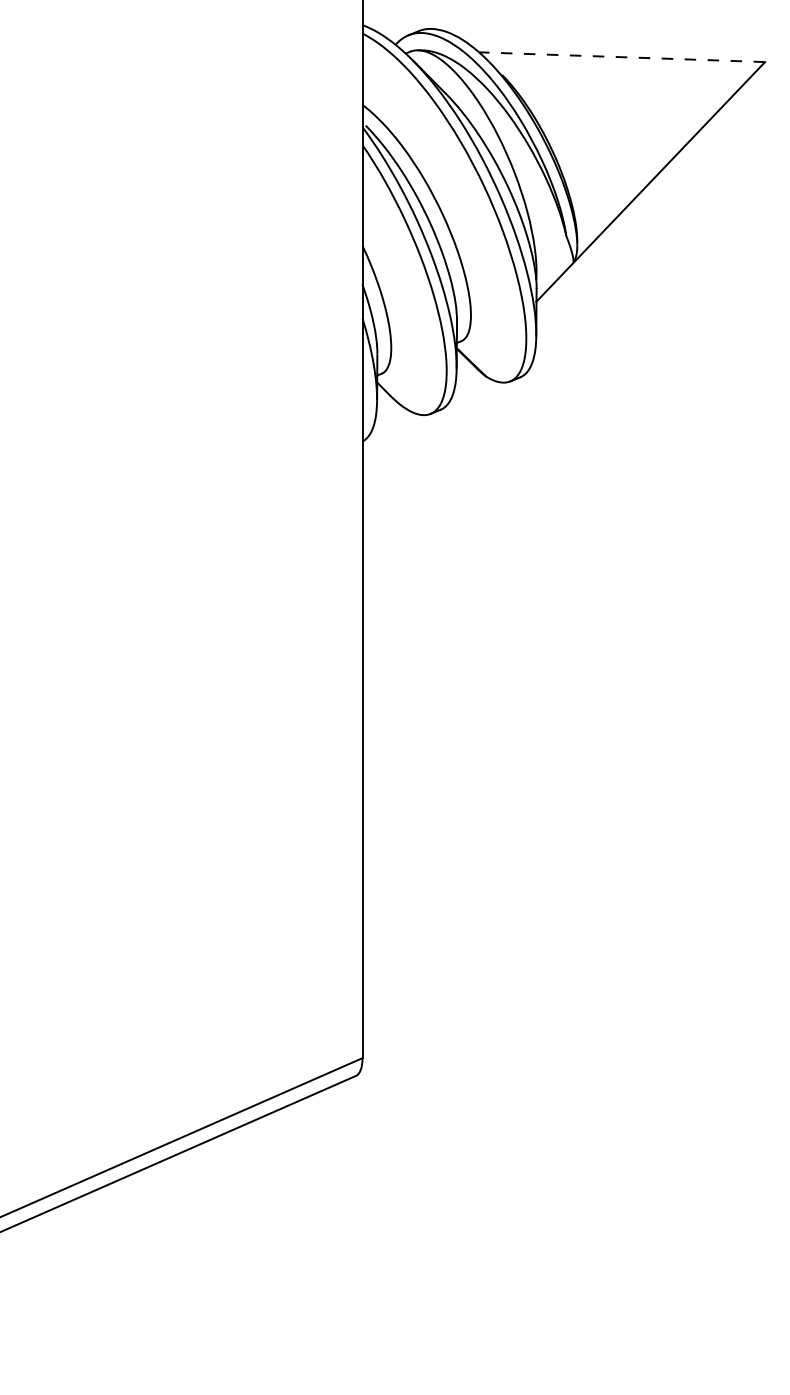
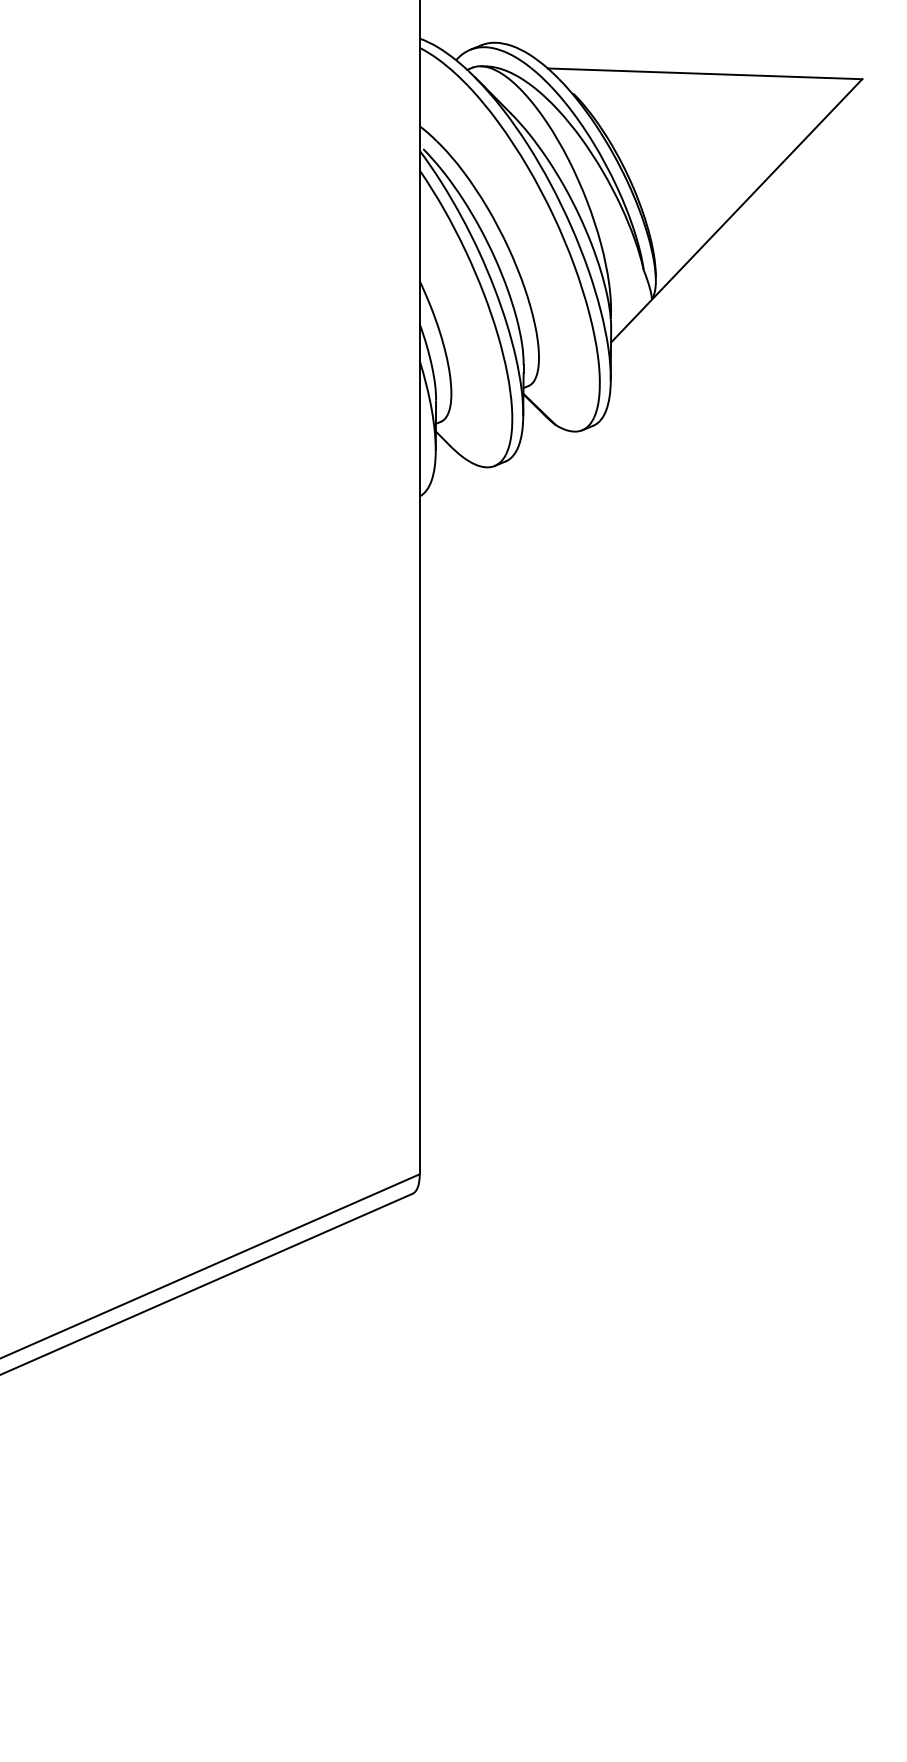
line: (621, 56) -> (704, 73), dashed -> solid

